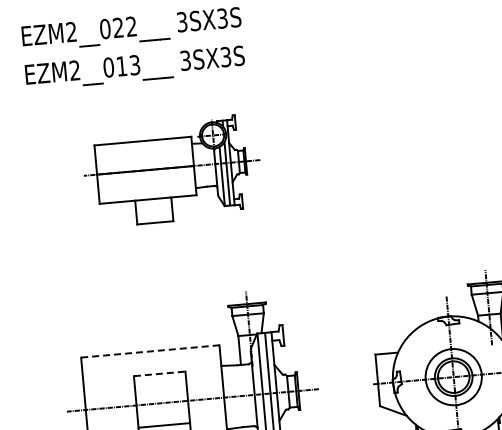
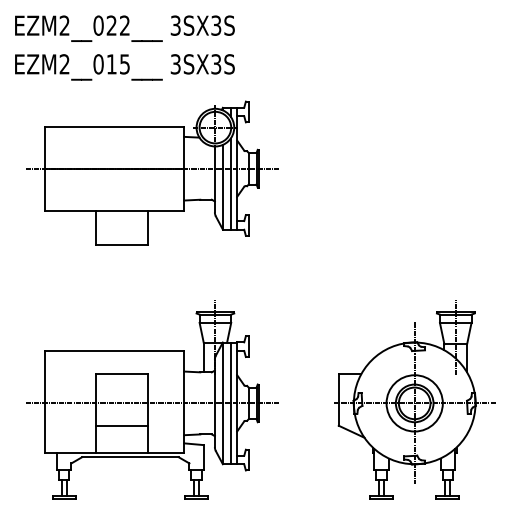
text: (134, 64) -> (124, 63), EZM2__013___ -> EZM2__015___
part: (172, 170) -> (152, 172), size x1.43
line: (151, 351) -> (115, 350), dashed -> solid
line: (160, 374) -> (122, 374), dashed -> solid

